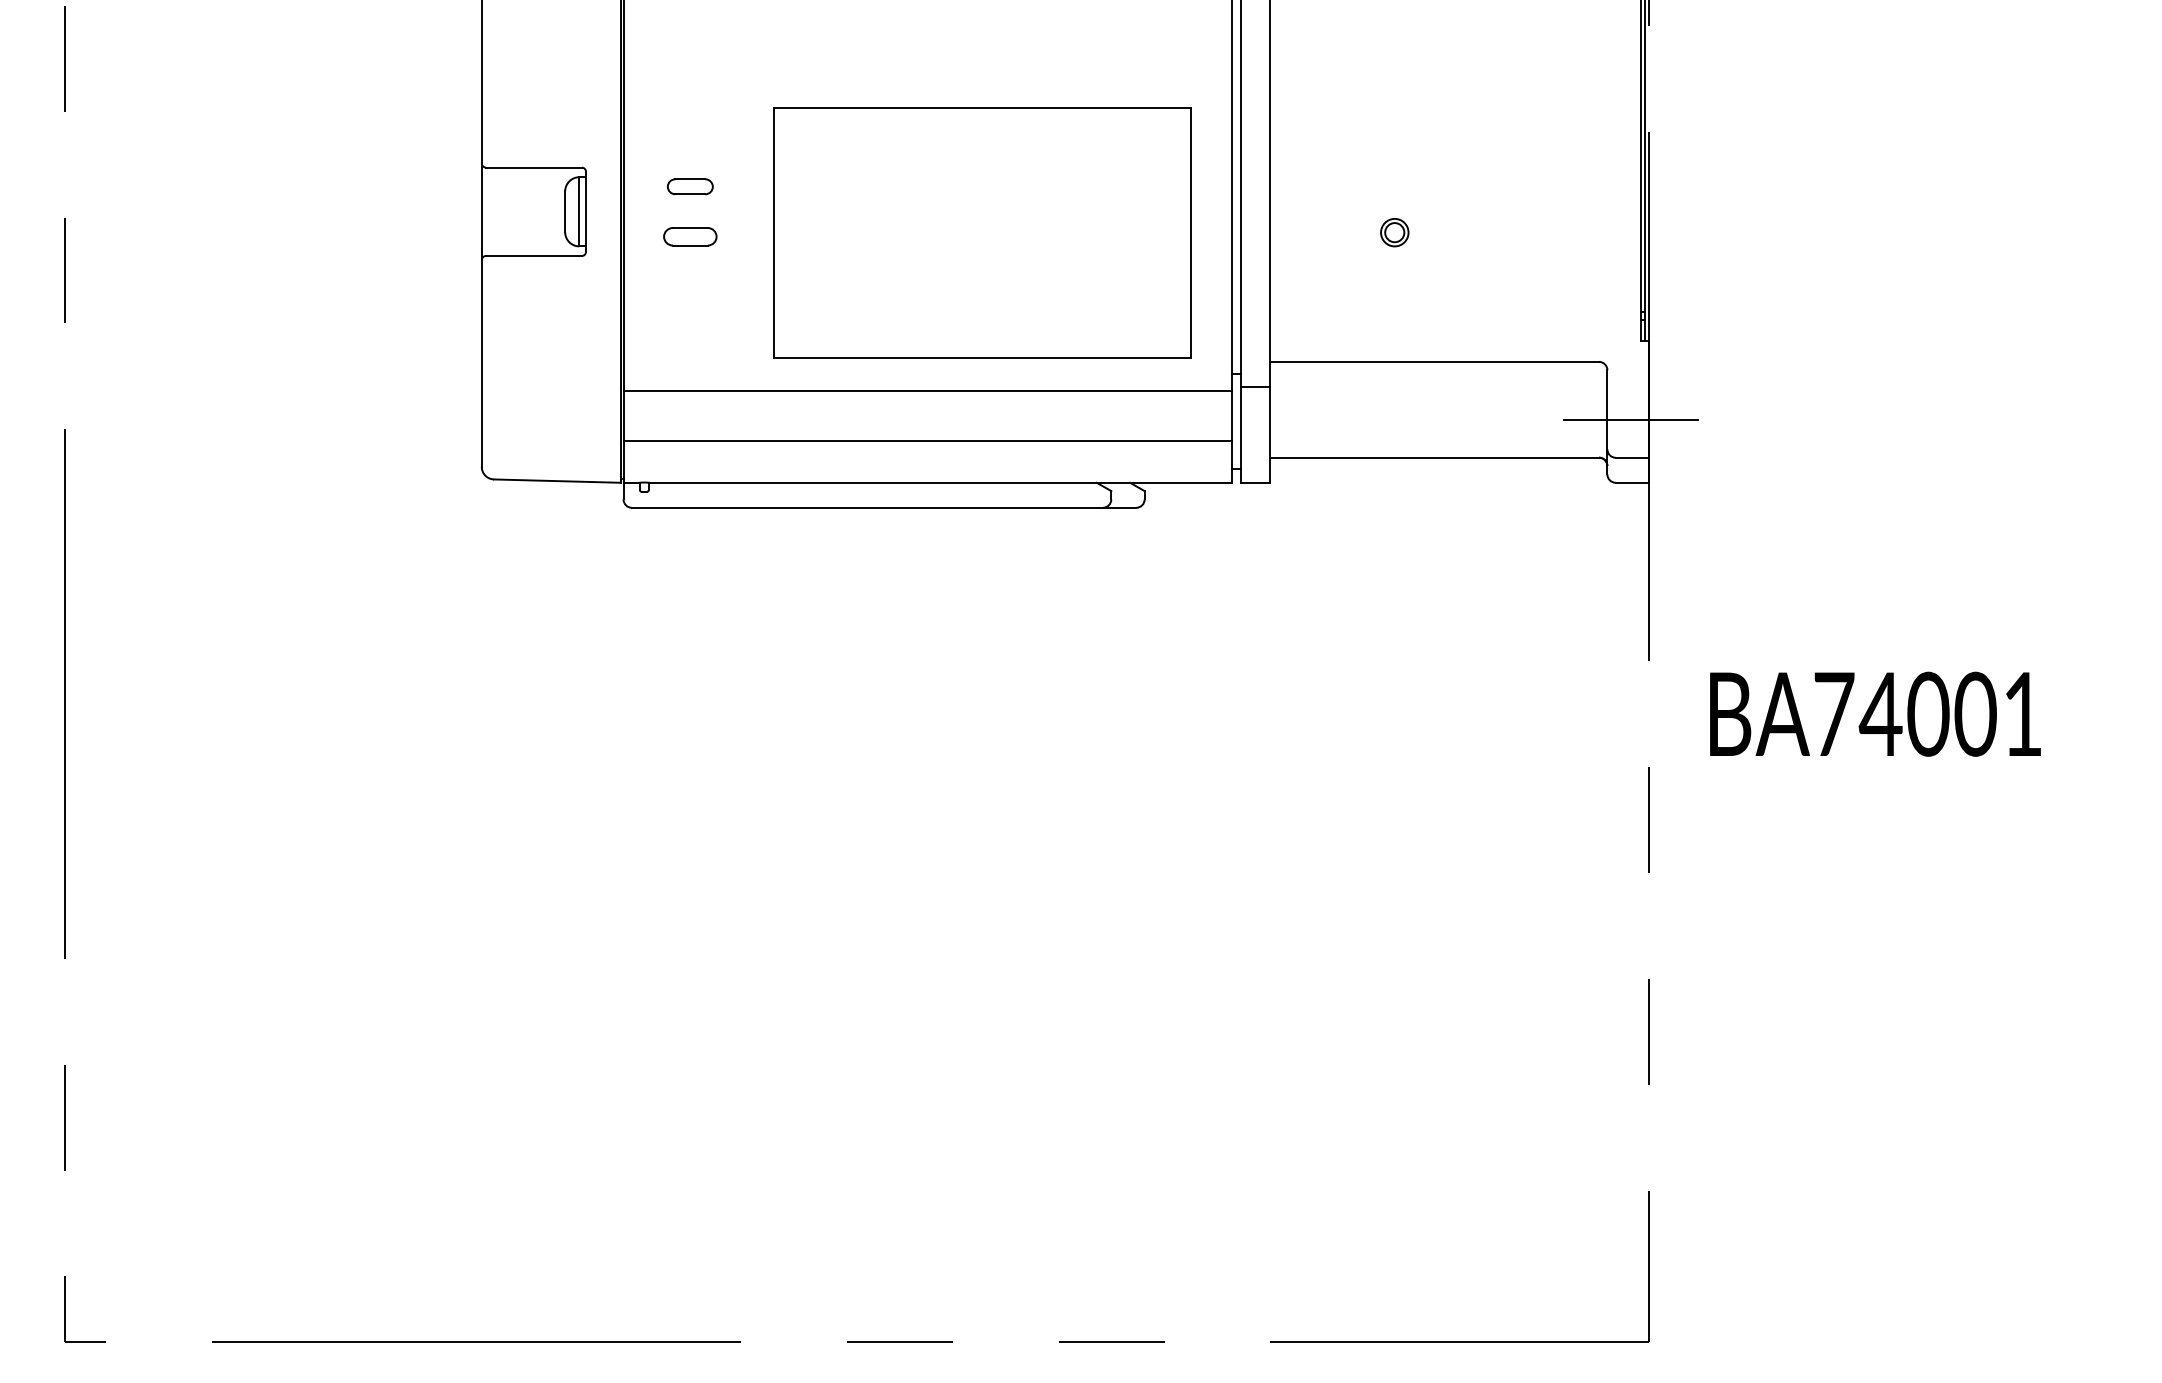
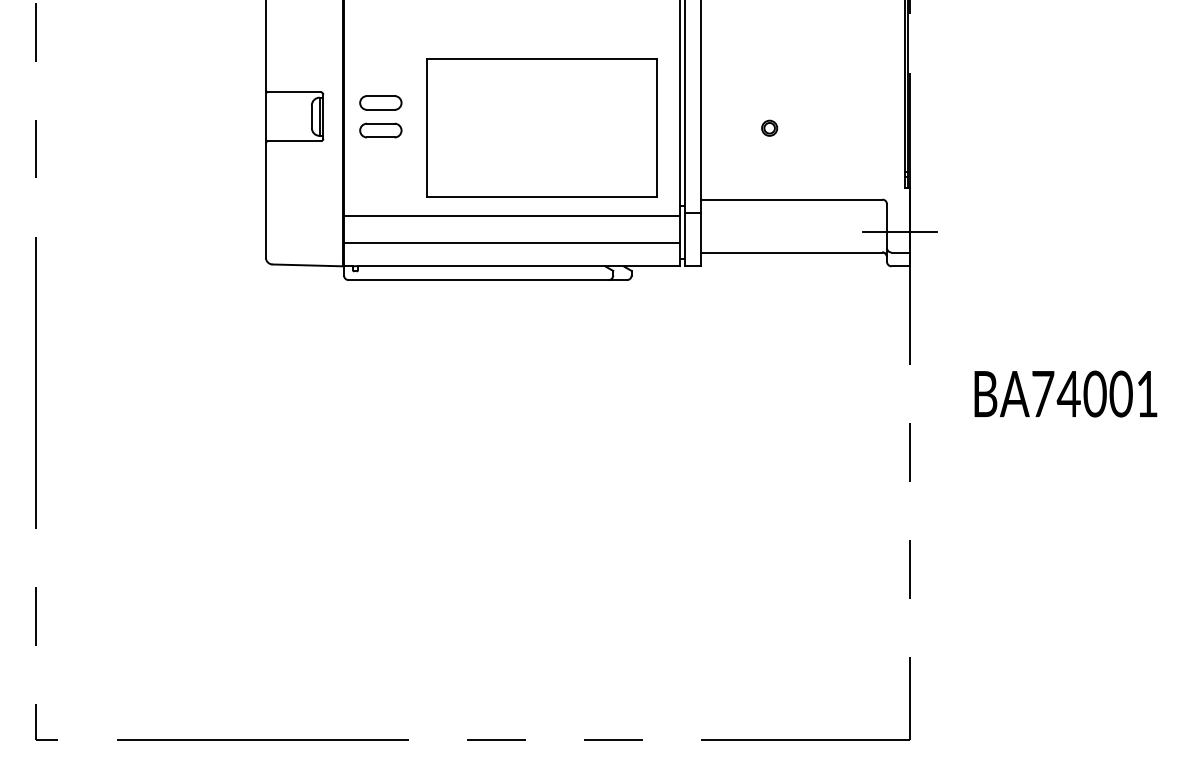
part: (689, 185) -> (380, 102), size x1.67
part: (689, 236) -> (380, 130), size x1.43
text: (1874, 713) -> (1065, 393), moved

